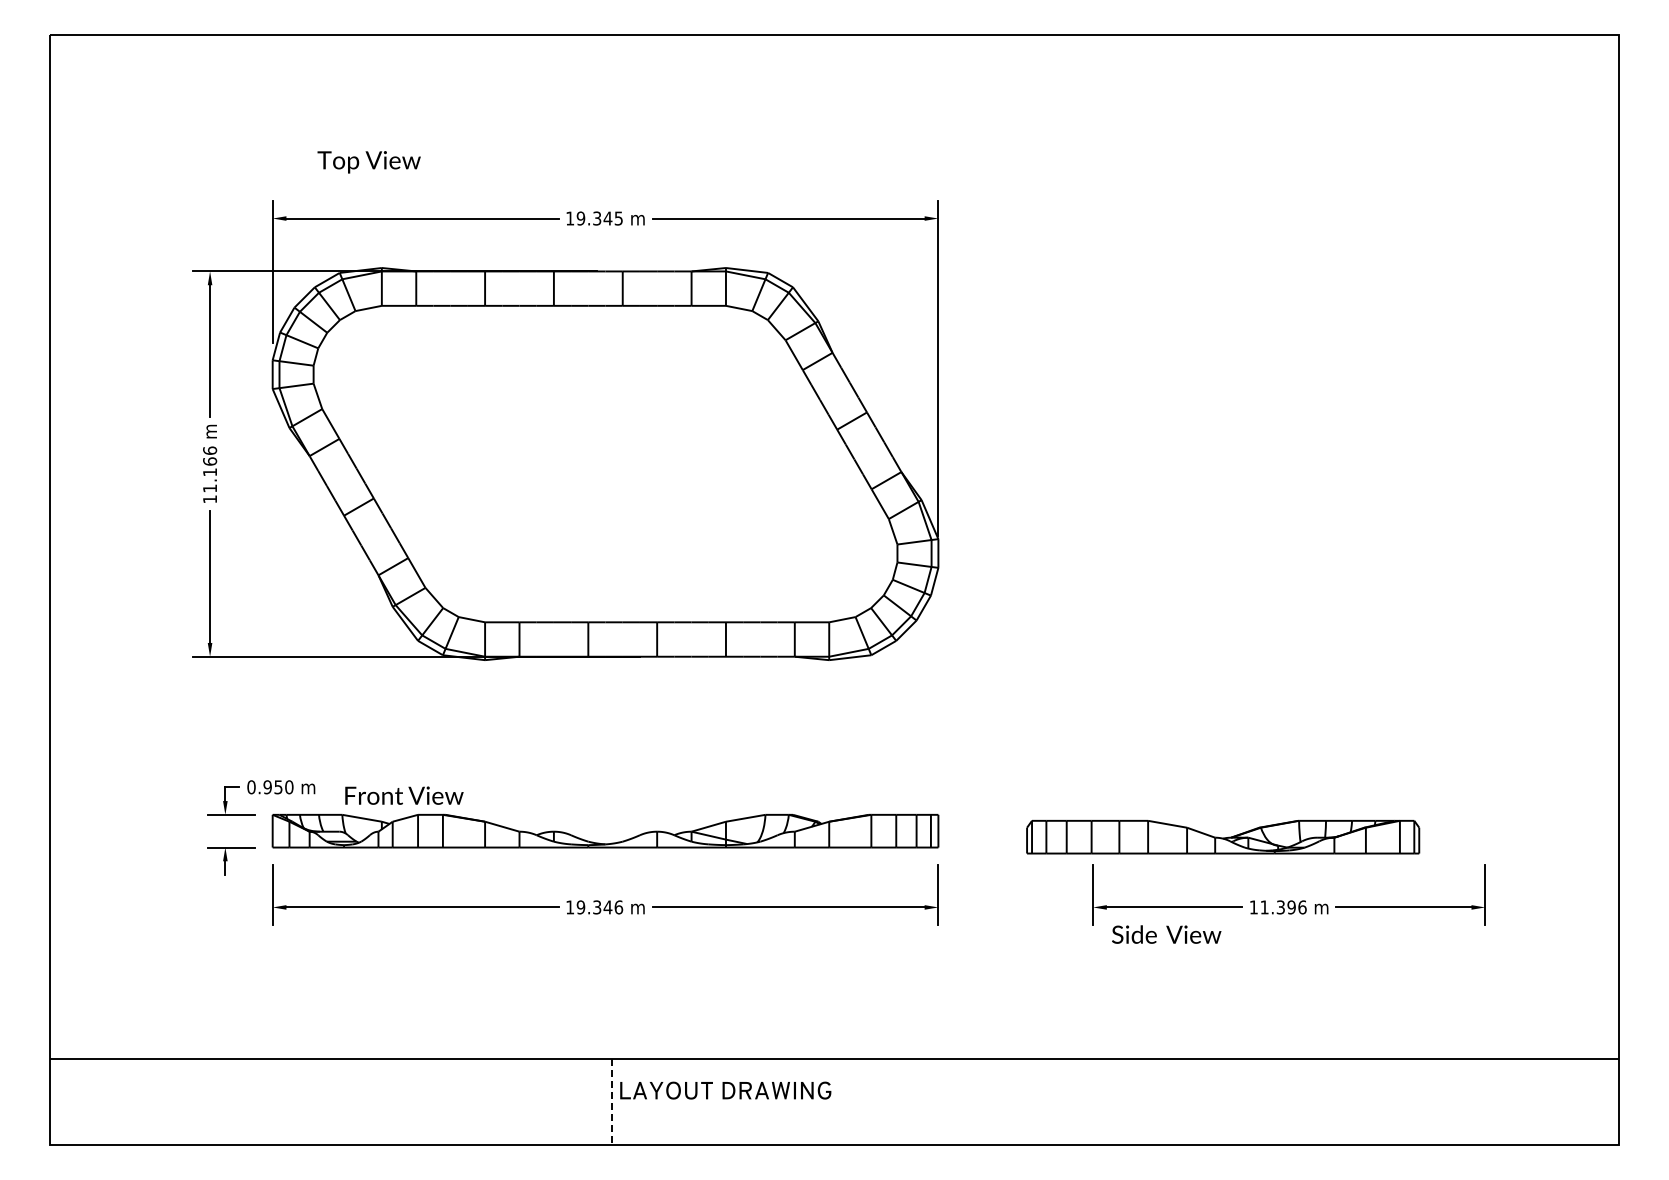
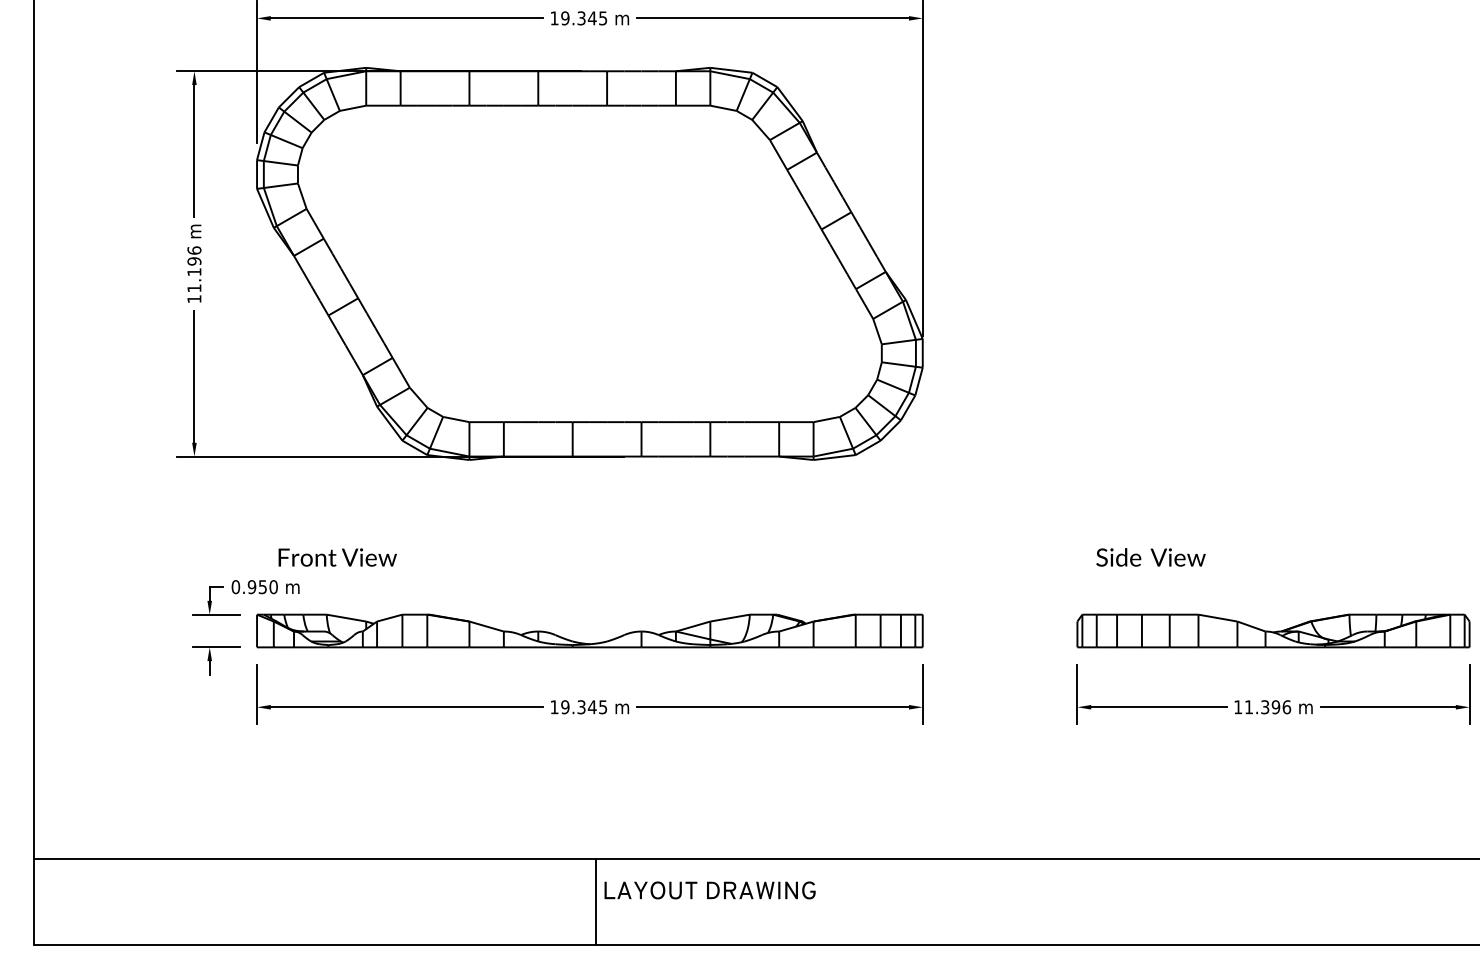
text: (210, 461) -> (194, 261), 11.166 -> 11.196
text: (404, 795) -> (337, 557), moved
part: (1223, 836) -> (1273, 630), moved
text: (618, 907) -> (602, 707), 19.346 -> 19.345
text: (1166, 934) -> (1150, 557), moved
line: (611, 1101) -> (595, 901), dashed -> solid

